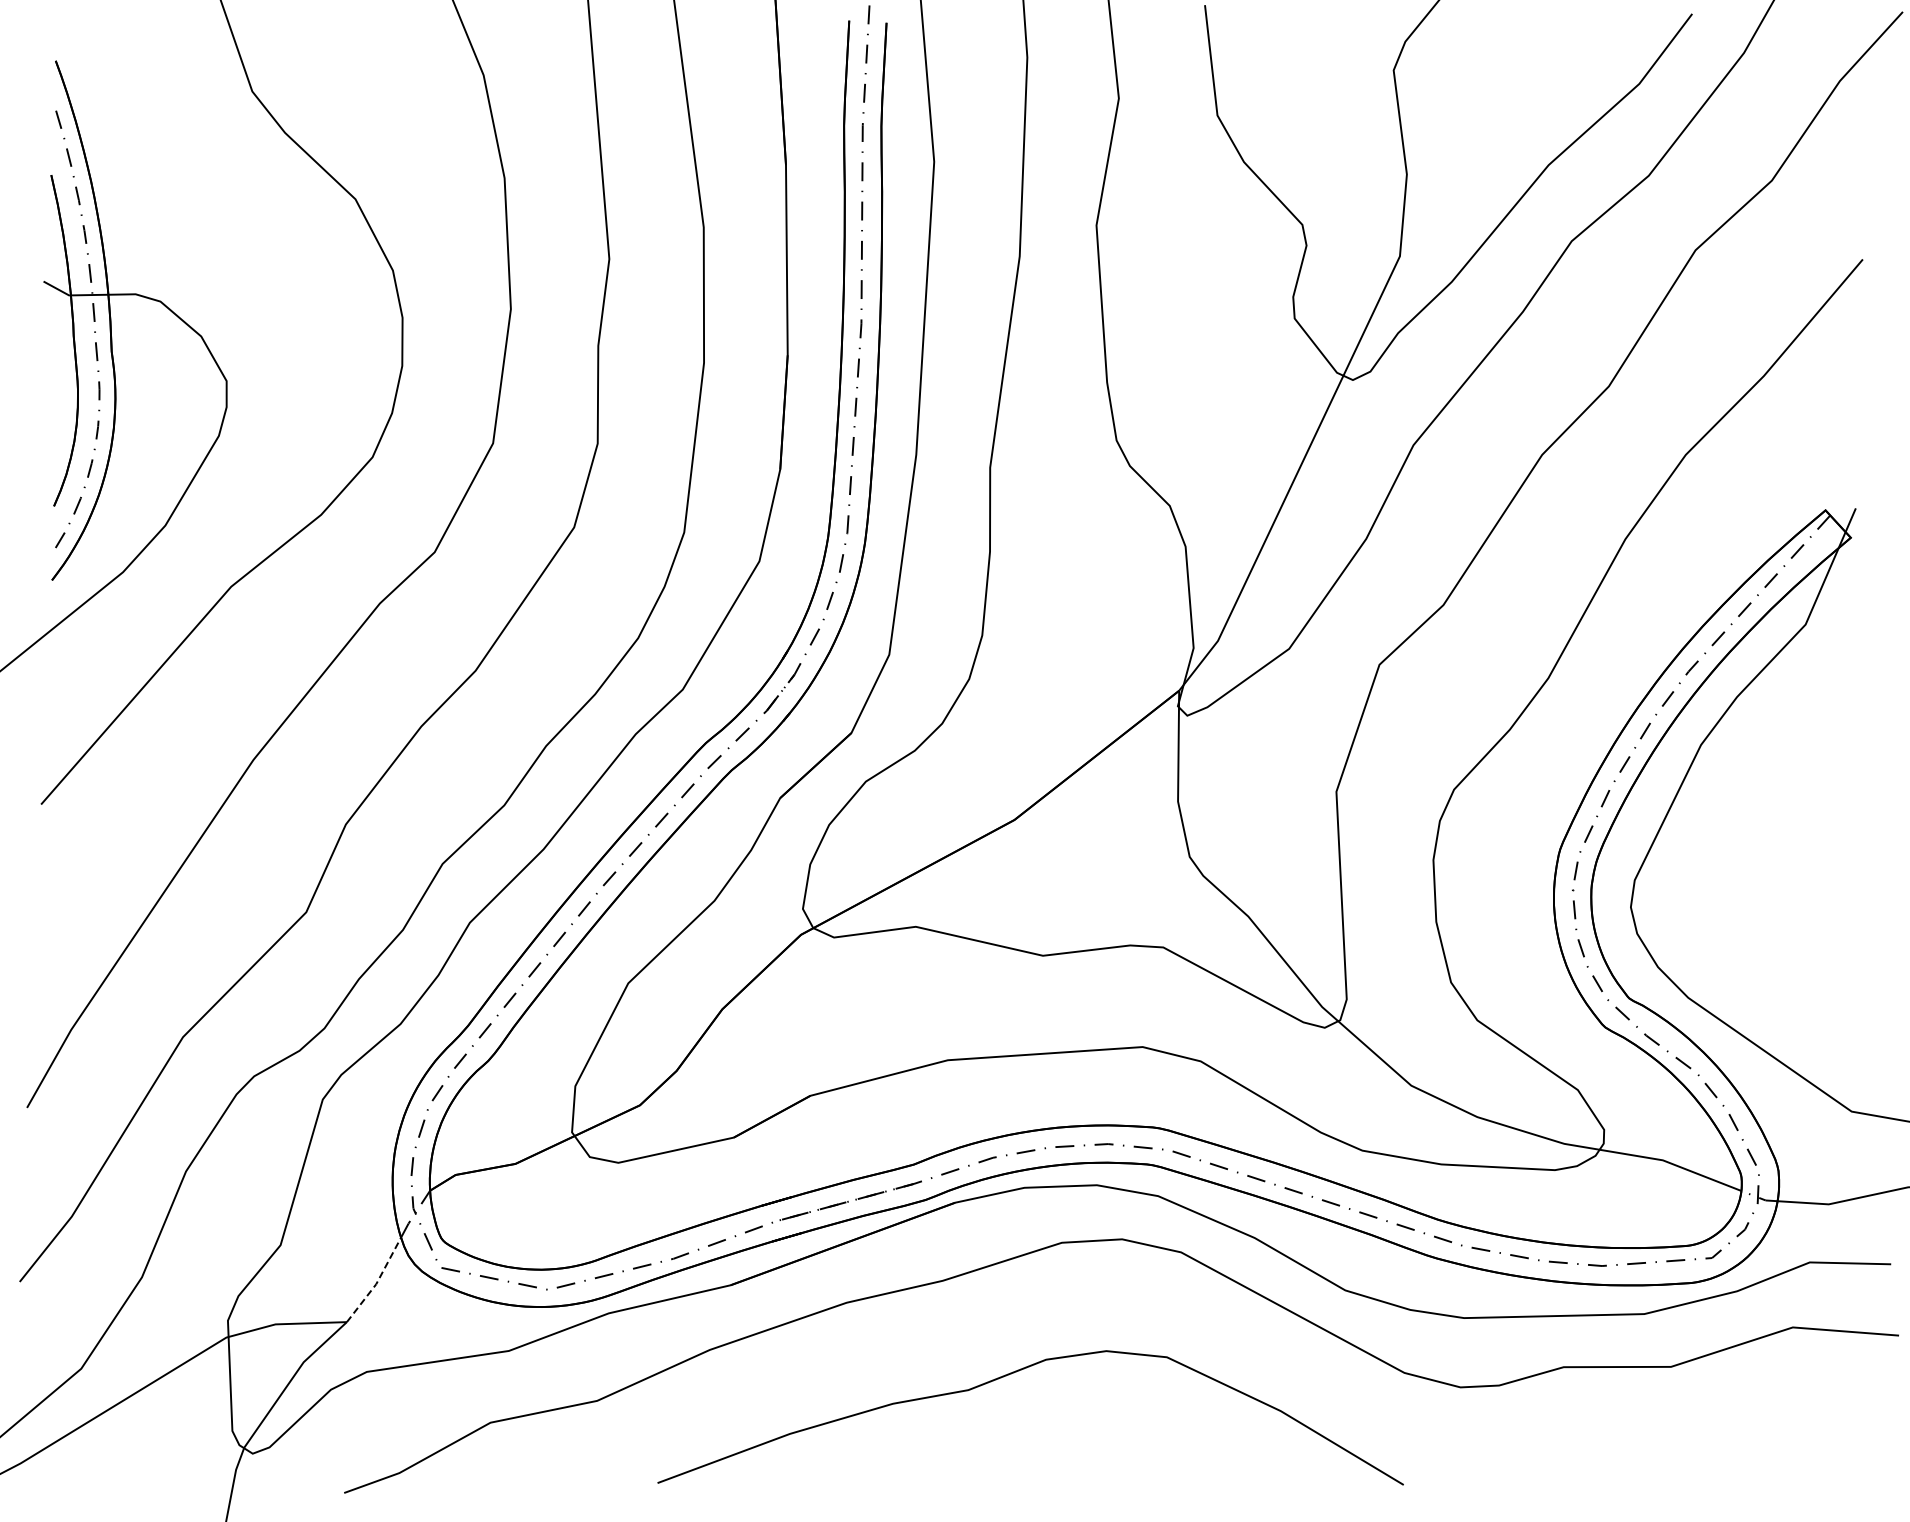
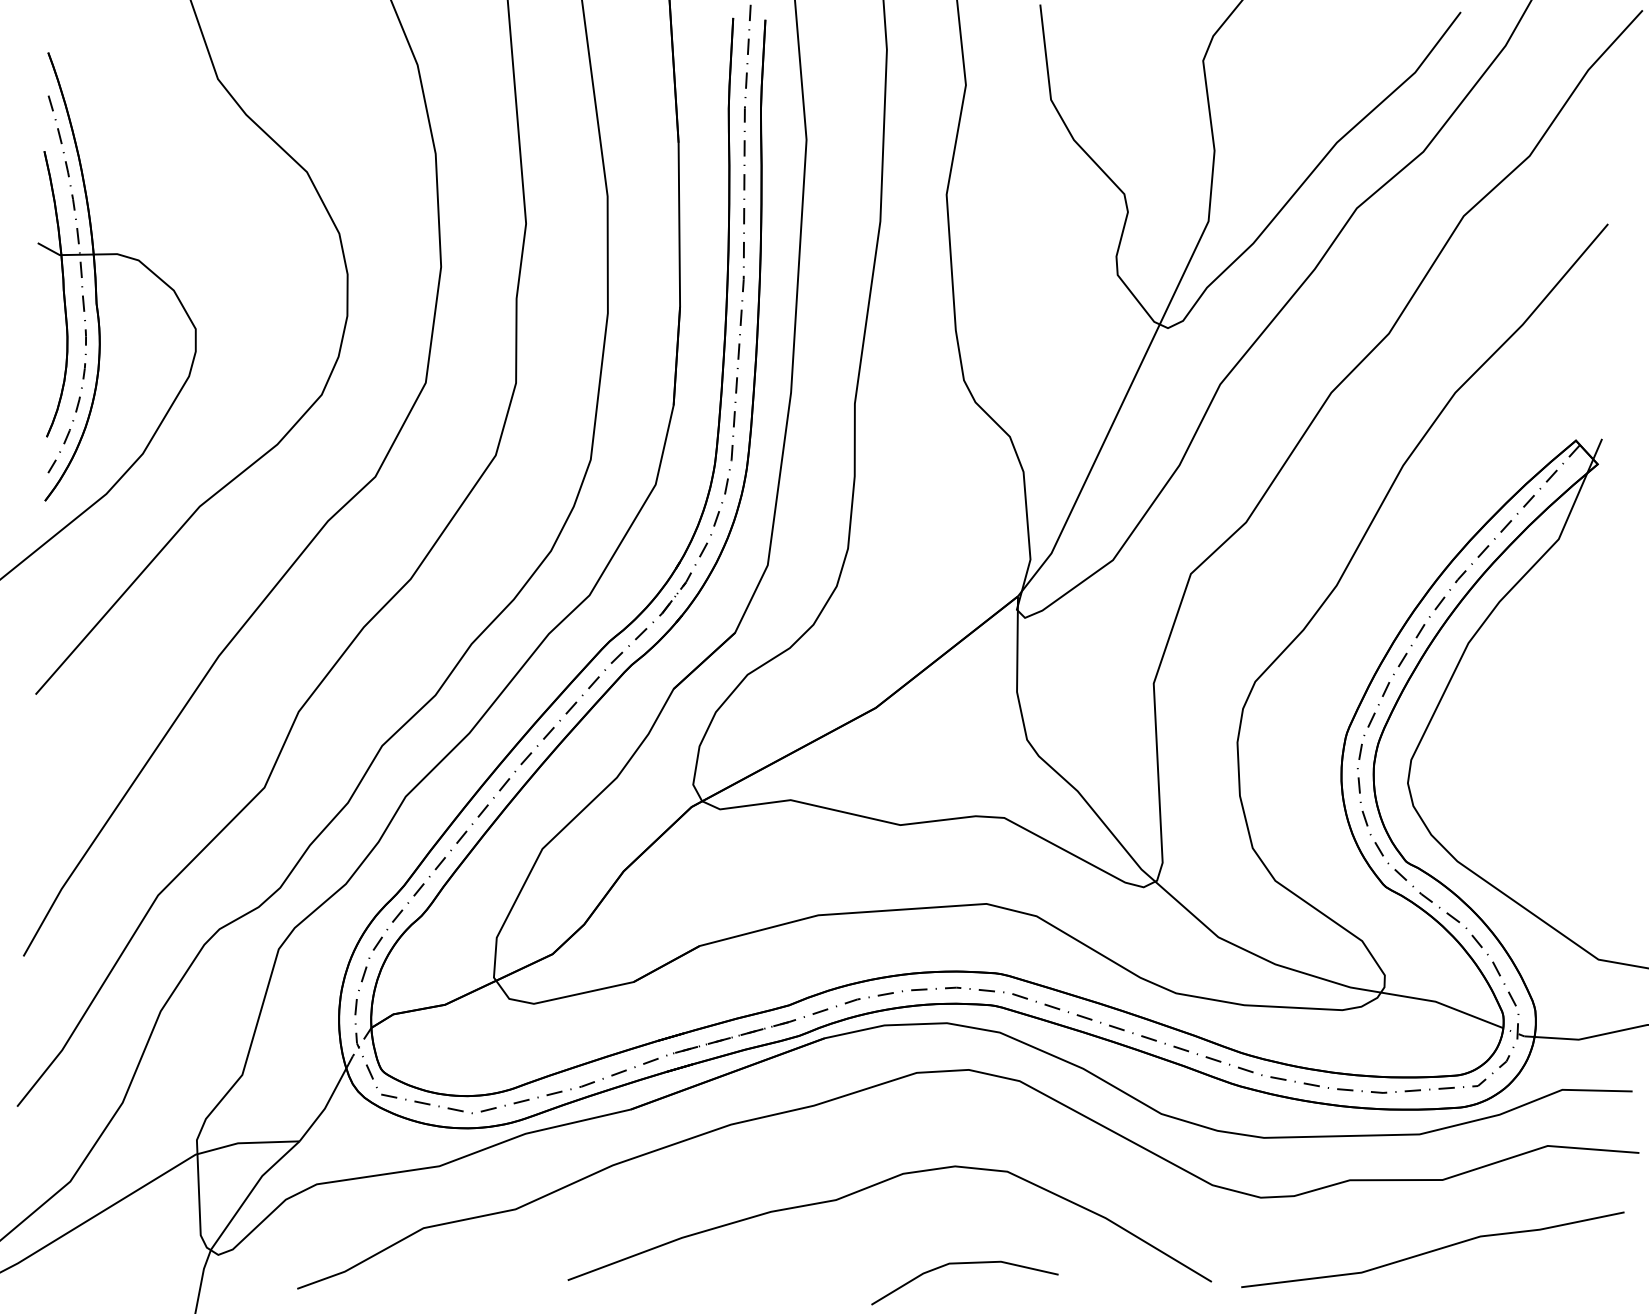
line: (377, 1282) -> (326, 1107), dashed -> solid
line: (1659, 1448) -> (1432, 1250), added
line: (1115, 1464) -> (963, 1264), added

